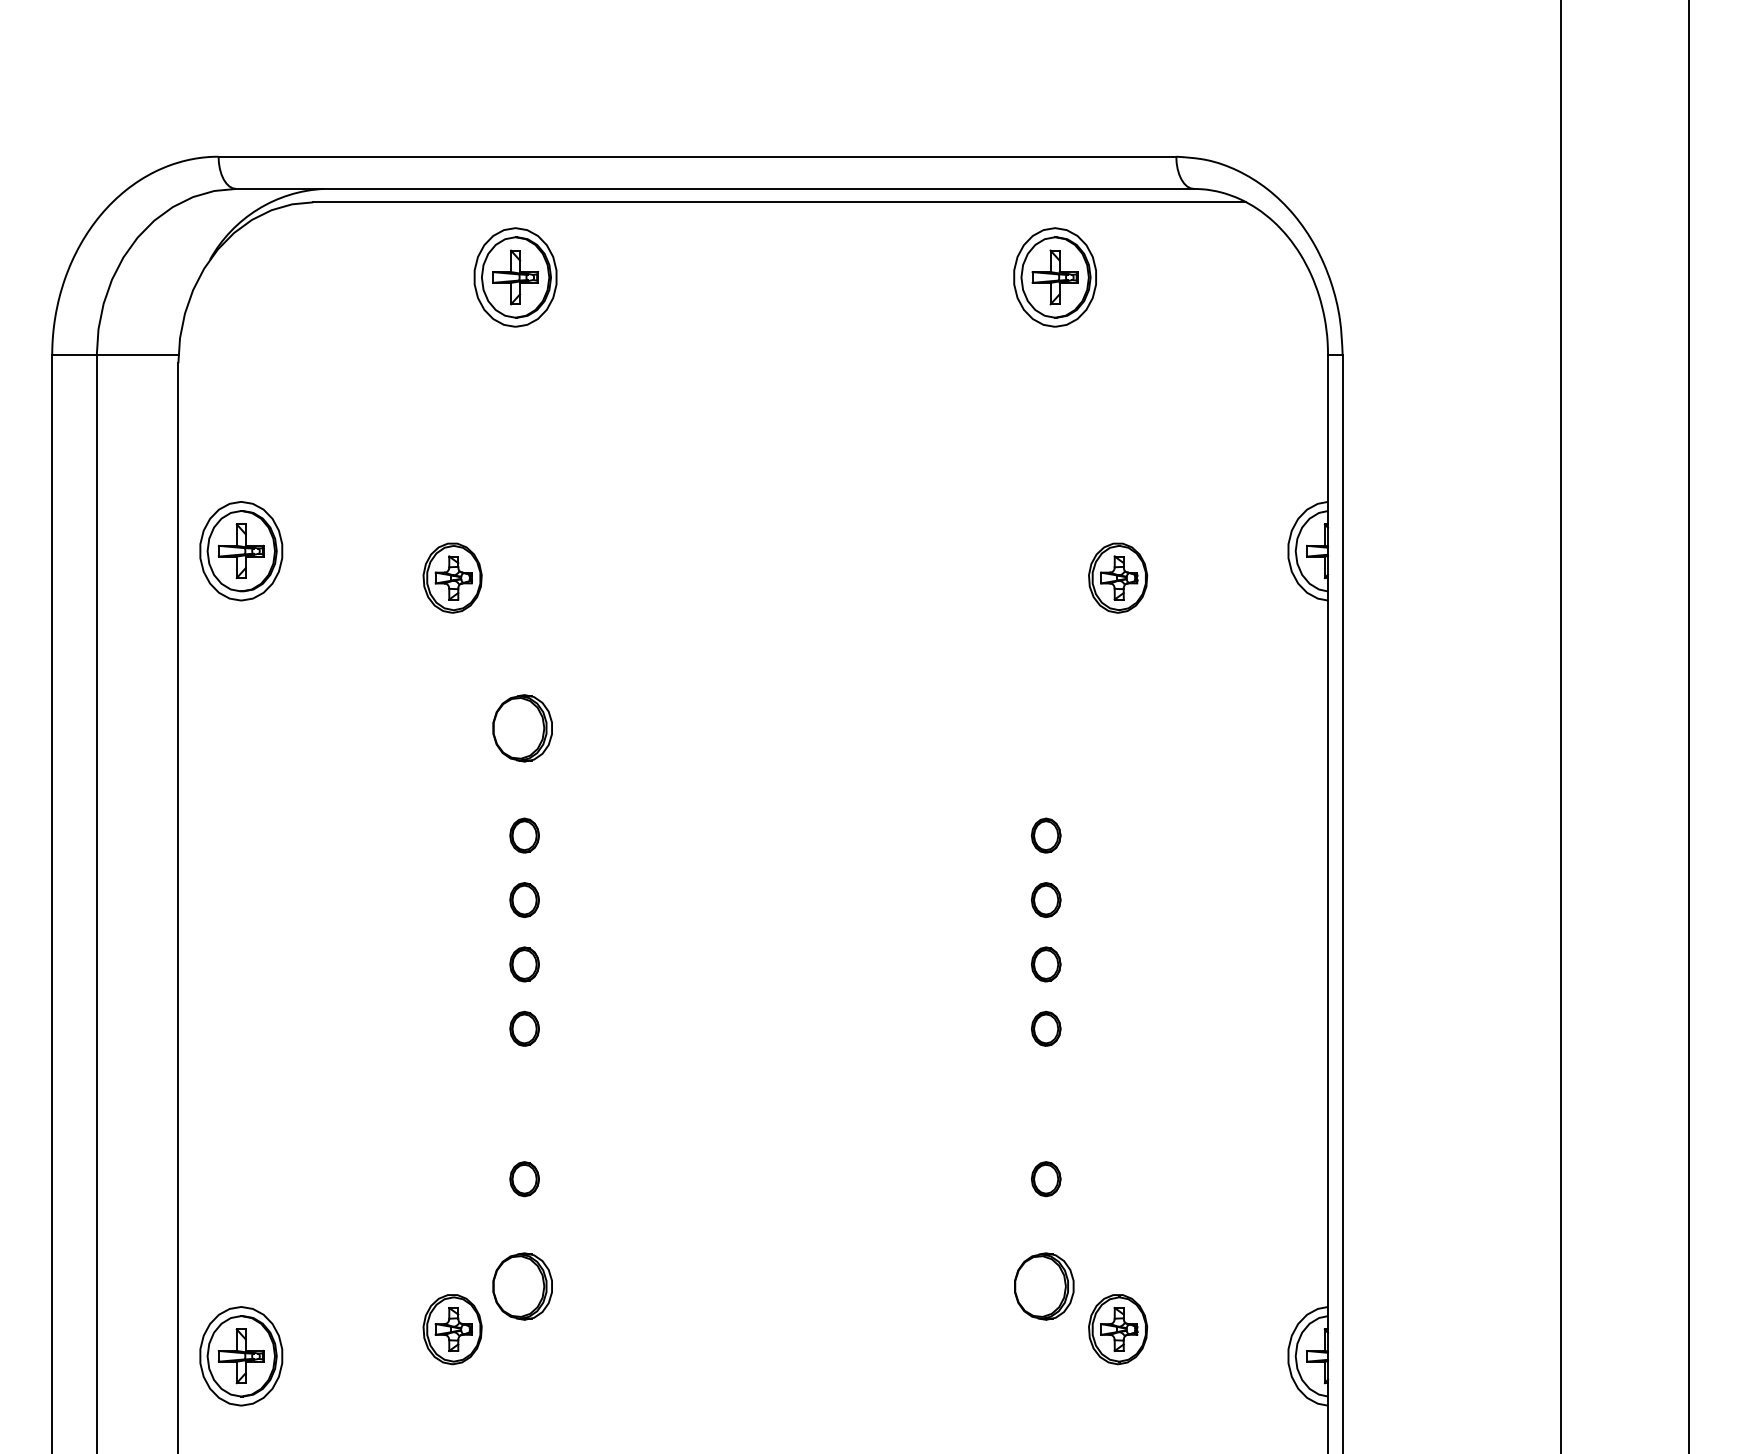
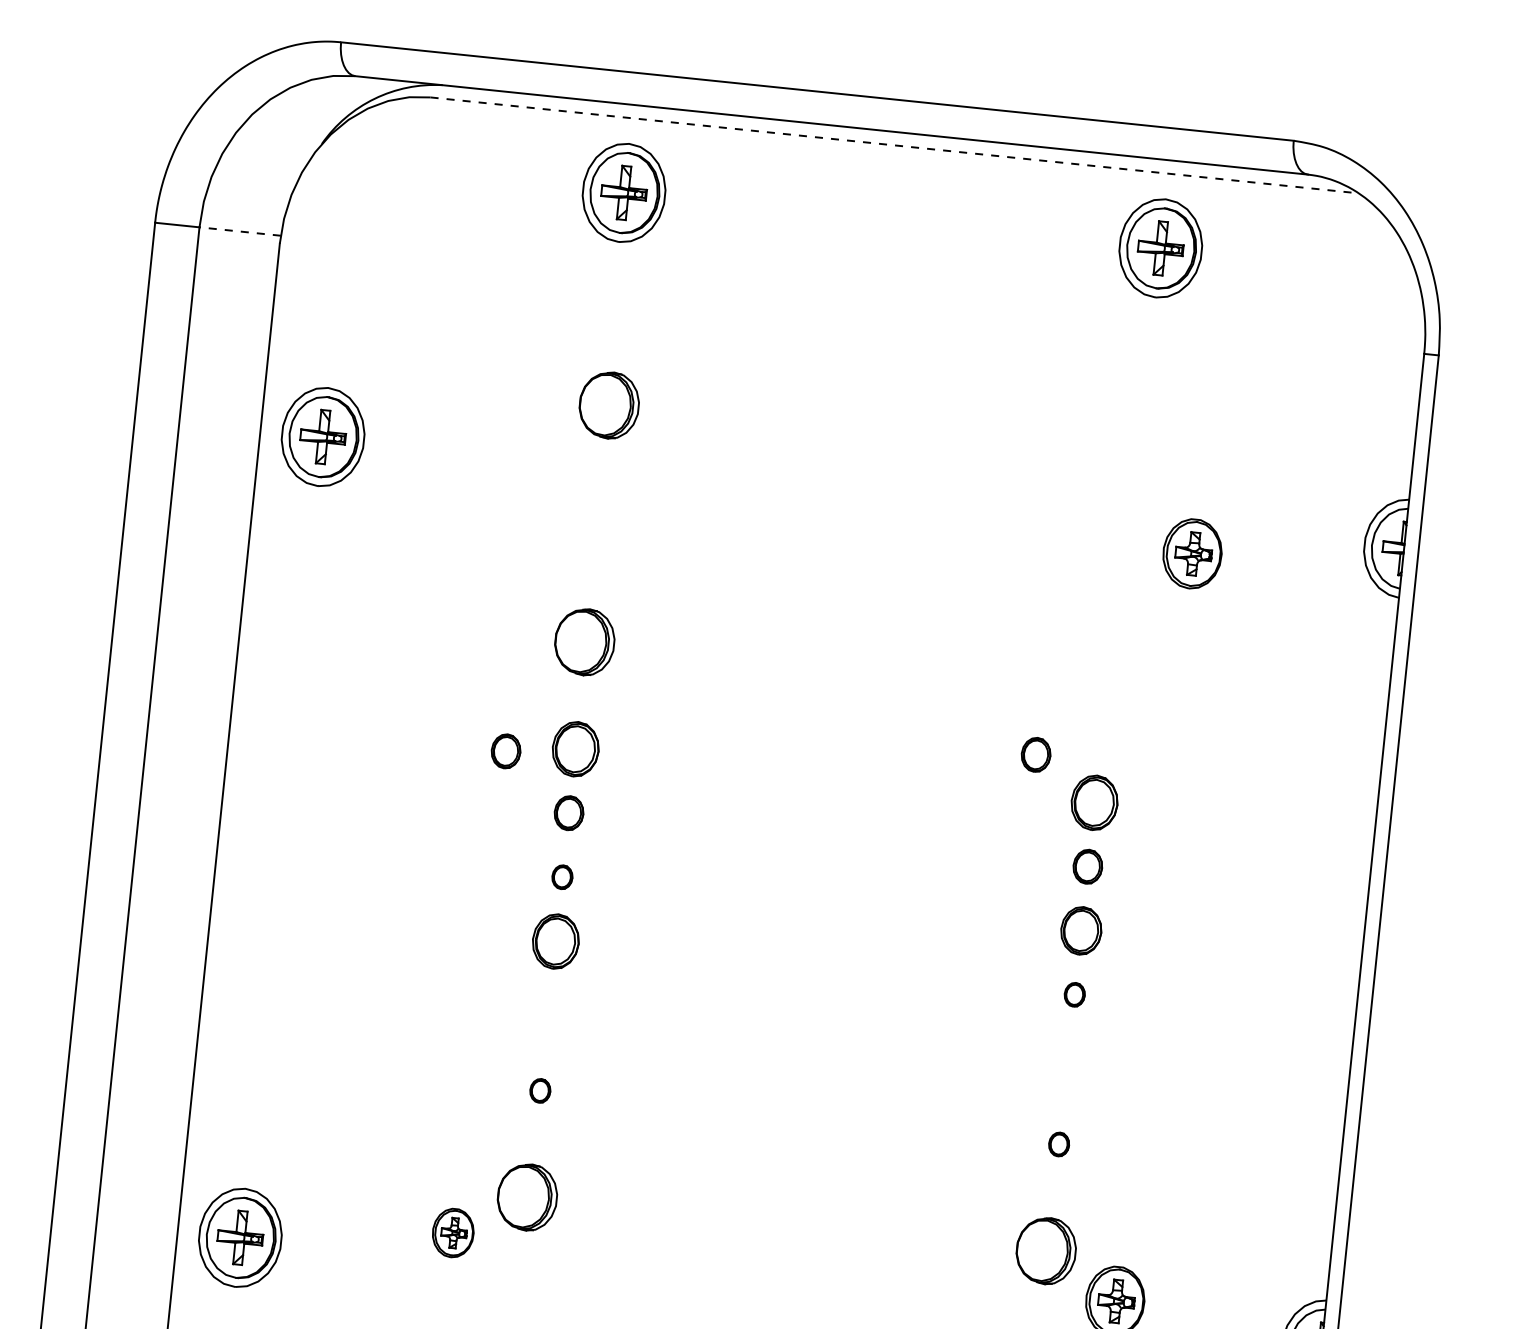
line: (779, 202) -> (894, 145), solid -> dashed
line: (137, 355) -> (239, 231), solid -> dashed
part: (522, 490) -> (609, 405), added
part: (452, 577) -> (530, 484), removed
part: (983, 793) -> (1036, 754), added
part: (524, 835) -> (575, 748), size x1.6
part: (1045, 835) -> (1093, 802), size x1.6
part: (455, 844) -> (506, 750), added
part: (524, 964) -> (562, 877), size x0.7
part: (1045, 964) -> (1080, 930), size x1.4
part: (524, 1028) -> (555, 940), size x1.6
part: (1046, 1028) -> (1074, 994), size x0.7
part: (524, 1179) -> (540, 1091), size x0.7
part: (1045, 1179) -> (1058, 1144), size x0.7
part: (452, 1329) -> (453, 1232), size x0.7

